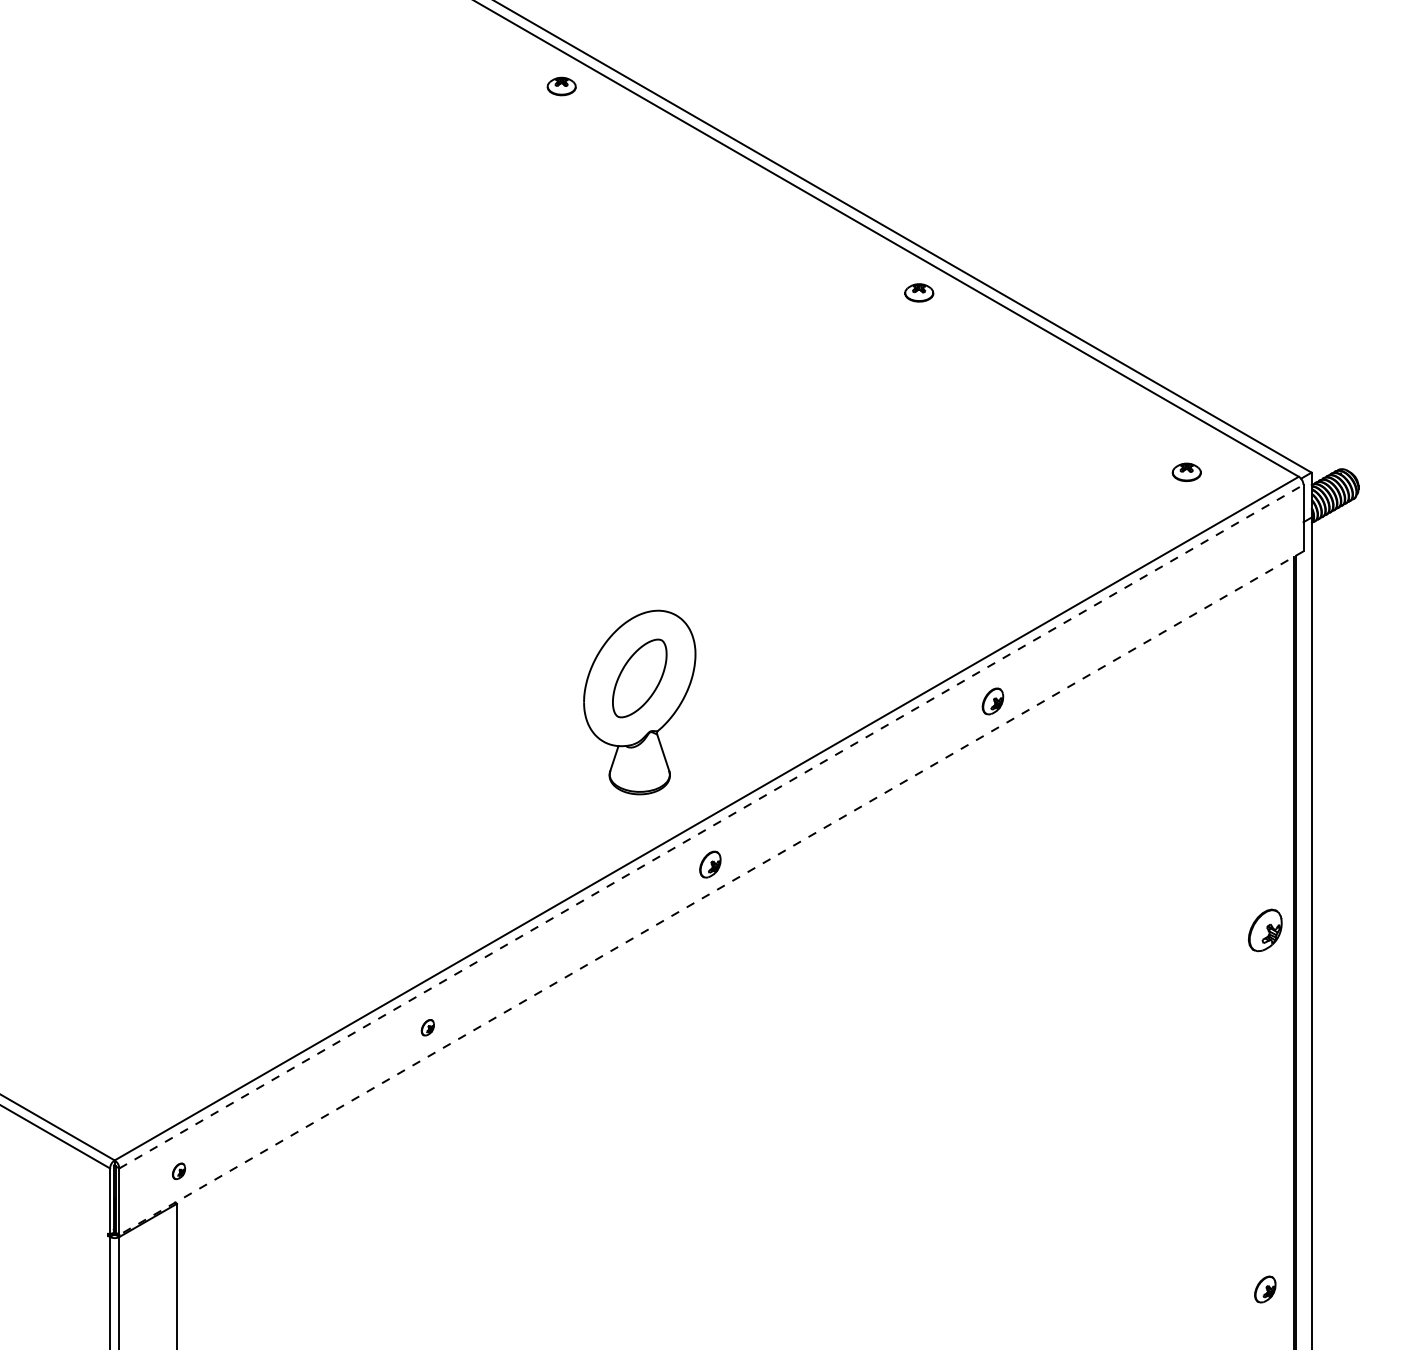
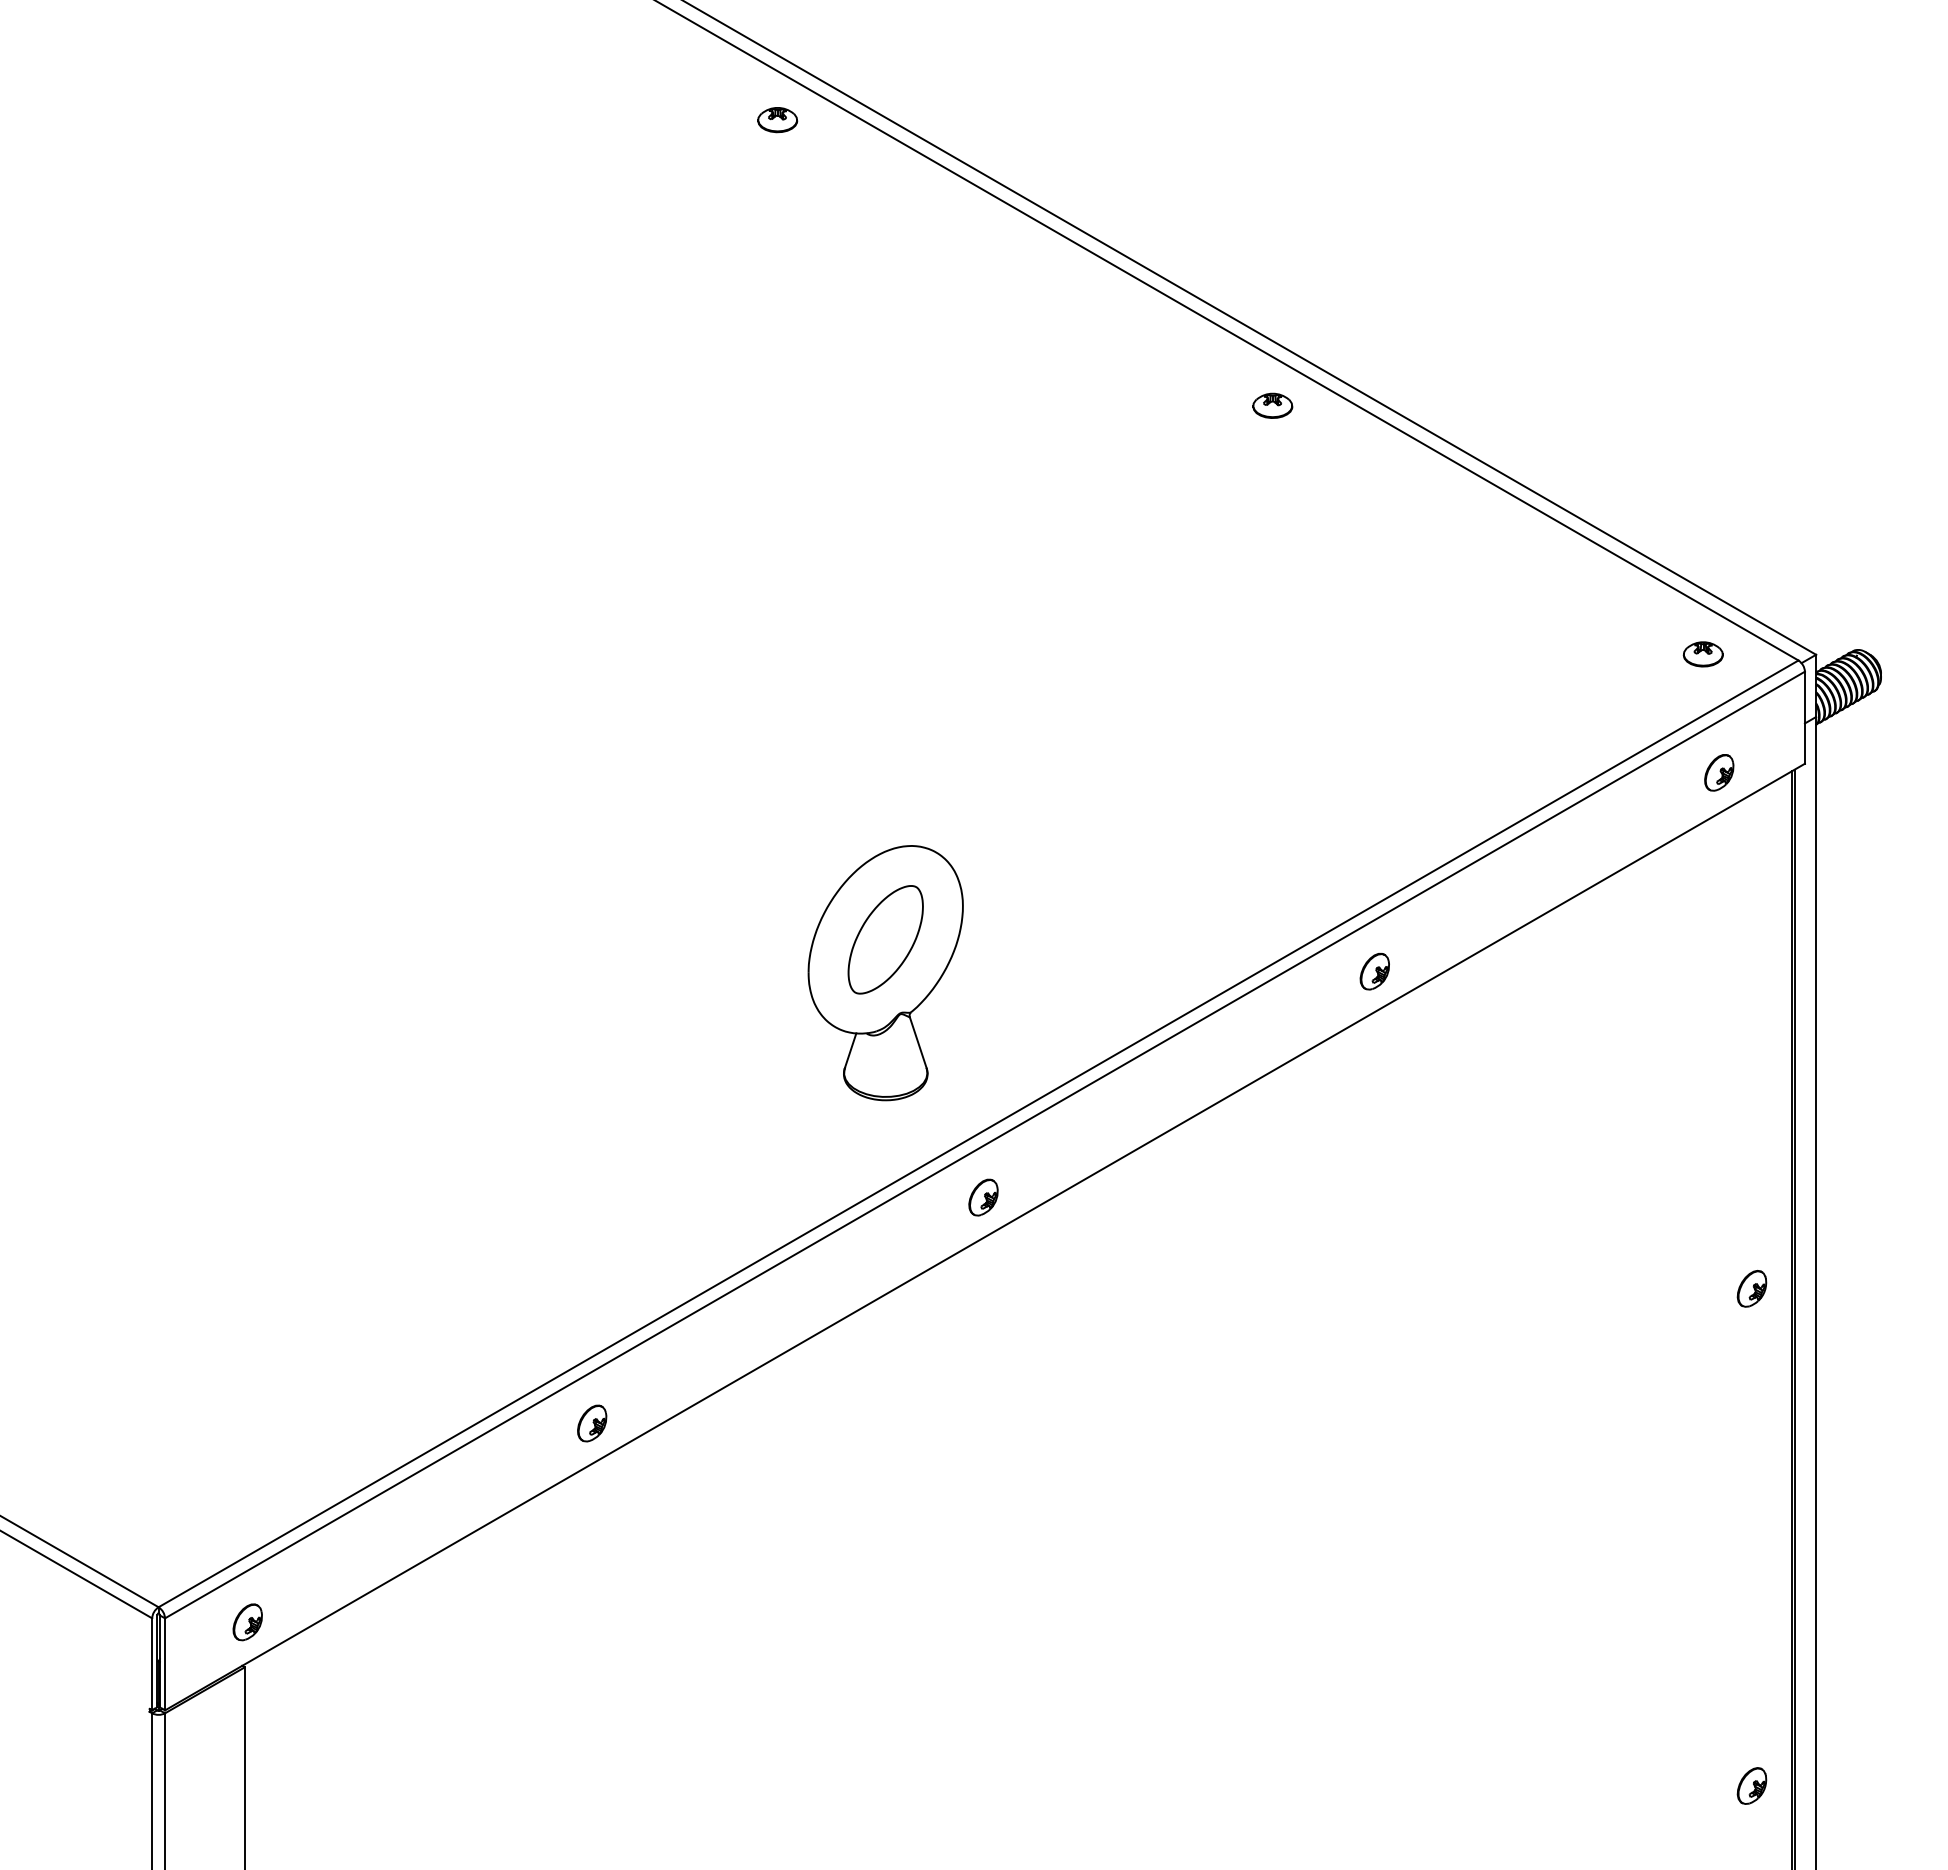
part: (1186, 472) -> (1702, 654), moved
part: (1241, 557) -> (1719, 772), added
line: (711, 827) -> (985, 1145), dashed -> solid
line: (711, 893) -> (985, 1237), dashed -> solid
part: (1264, 930) -> (1751, 1288), size x0.62
part: (428, 1027) -> (592, 1423), size x1.67
part: (178, 1171) -> (247, 1622), size x1.67

